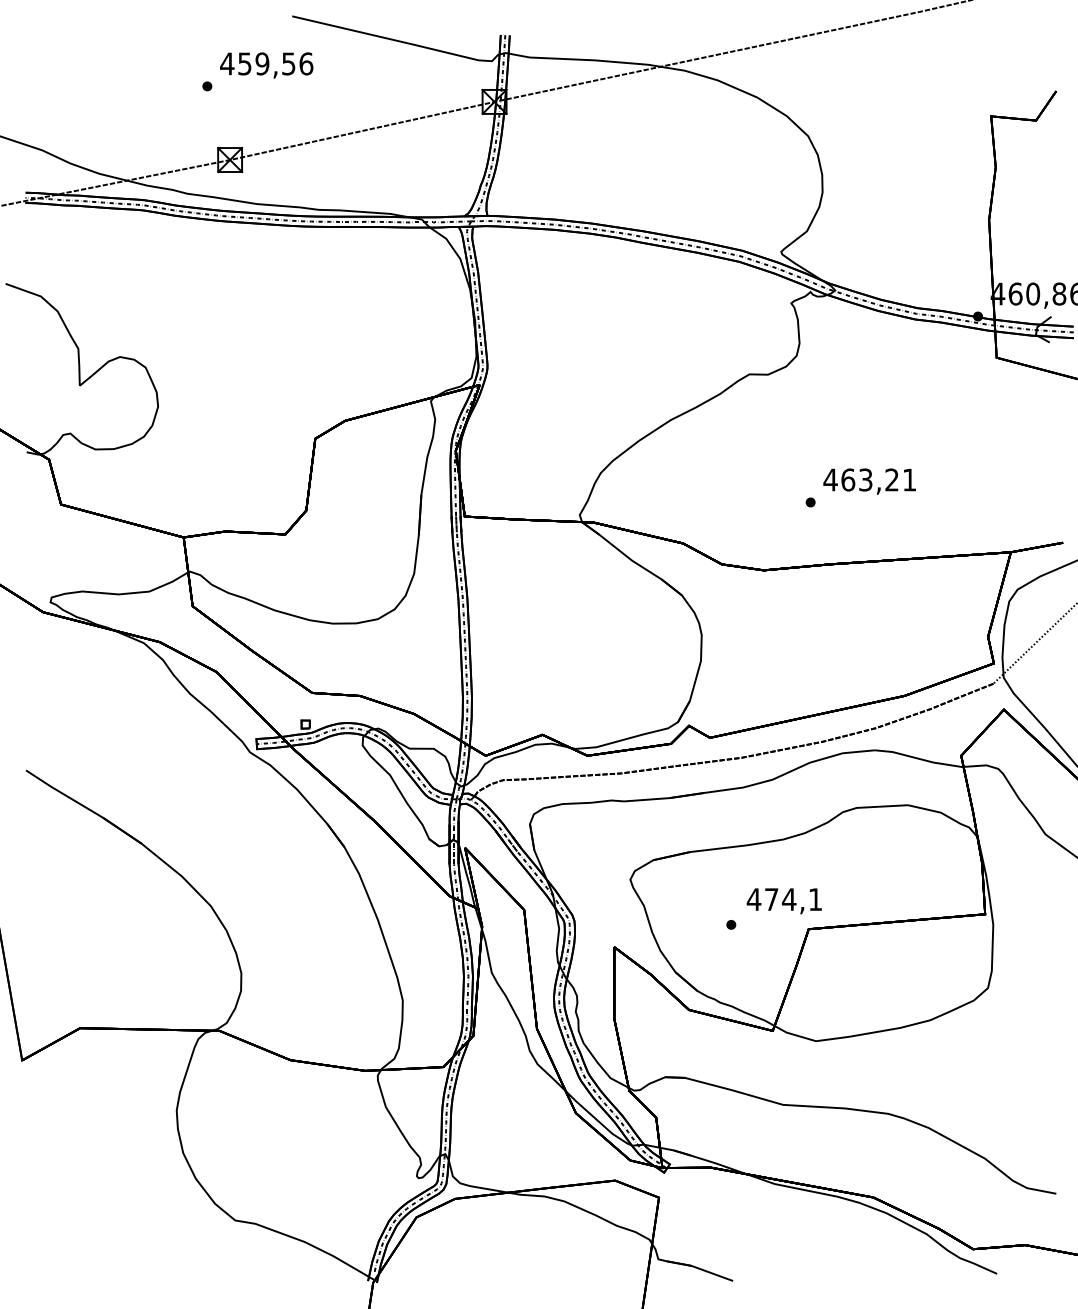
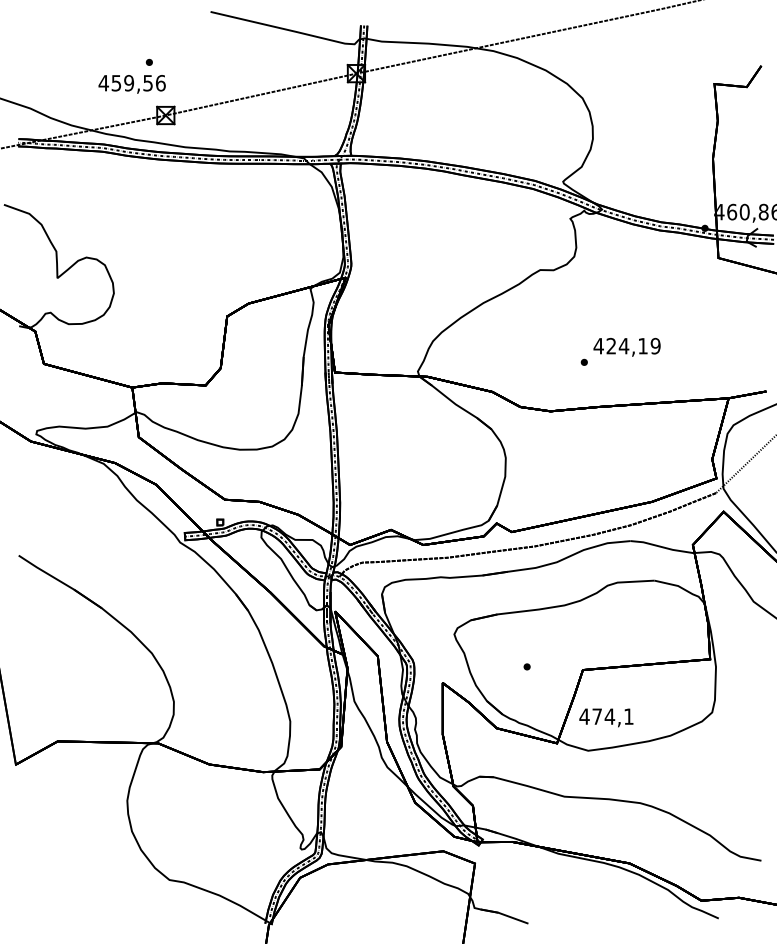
text: (265, 65) -> (131, 84), moved
text: (878, 479) -> (633, 345), 463,21 -> 424,19
text: (784, 900) -> (606, 717), moved

